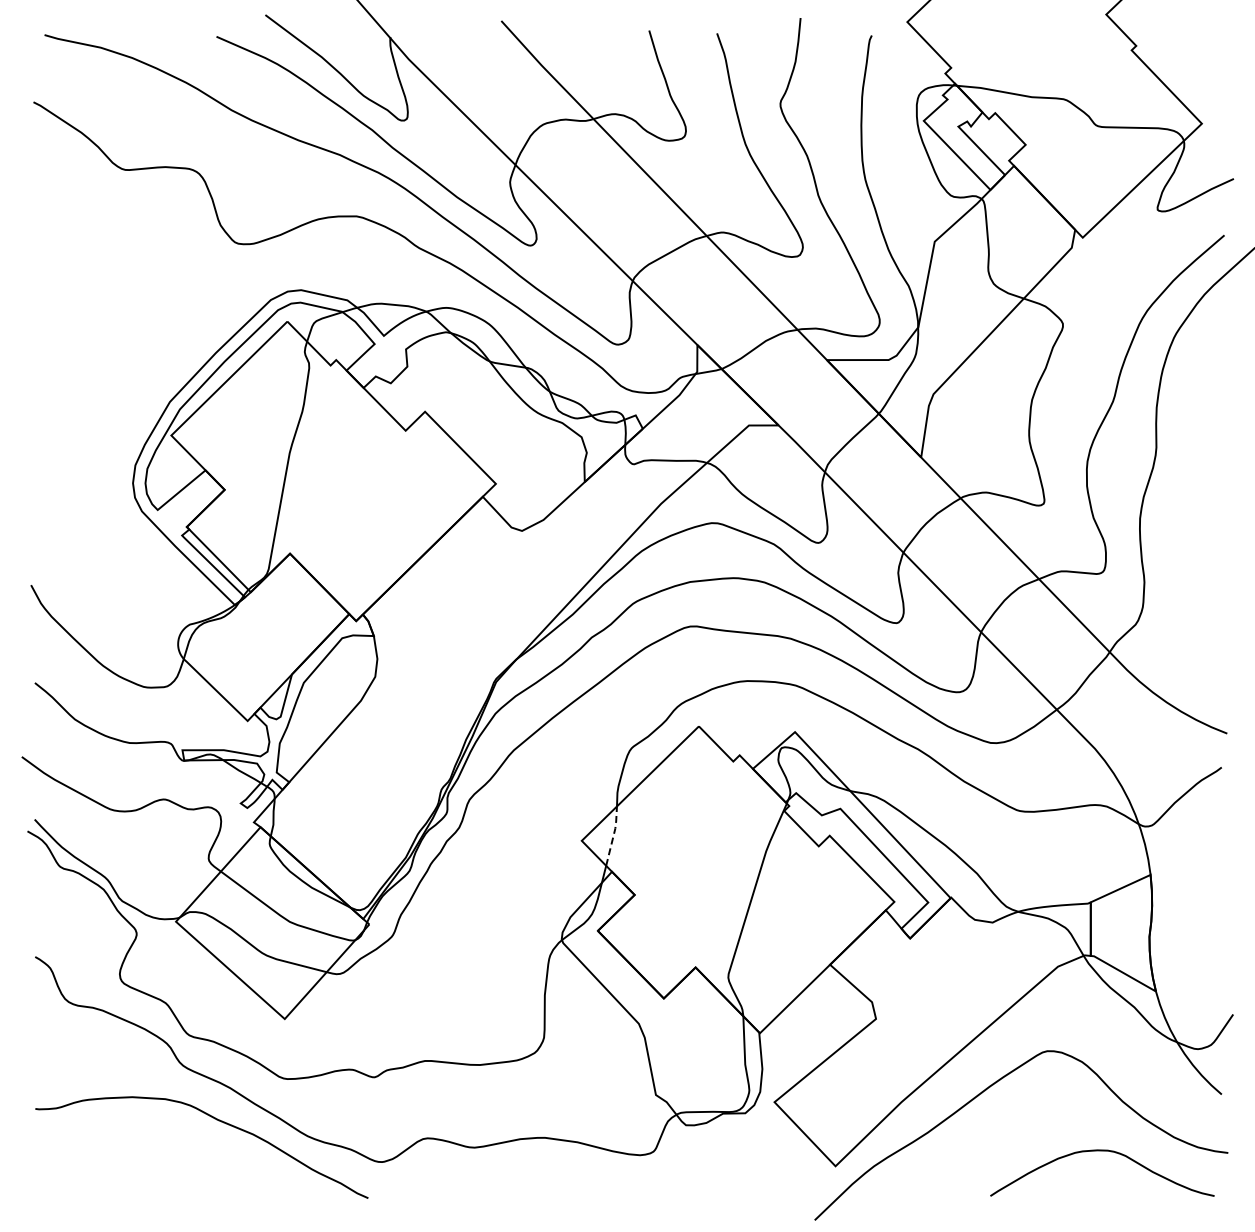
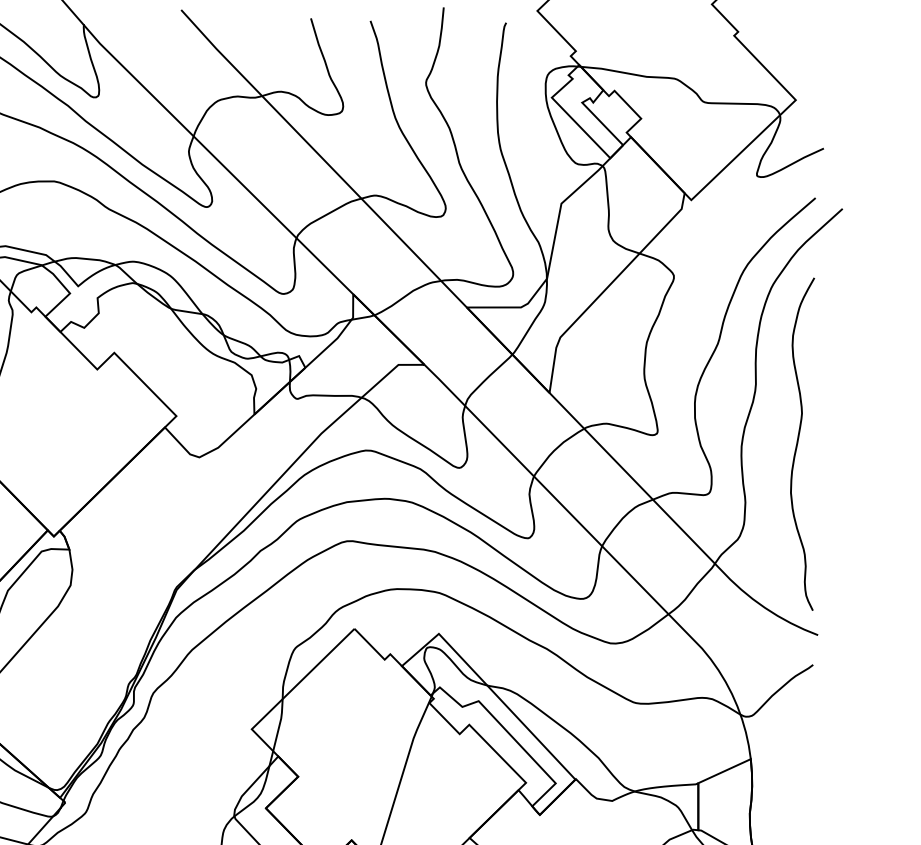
curve: (1204, 515) -> (798, 443), added
line: (613, 835) -> (279, 724), dashed -> solid

